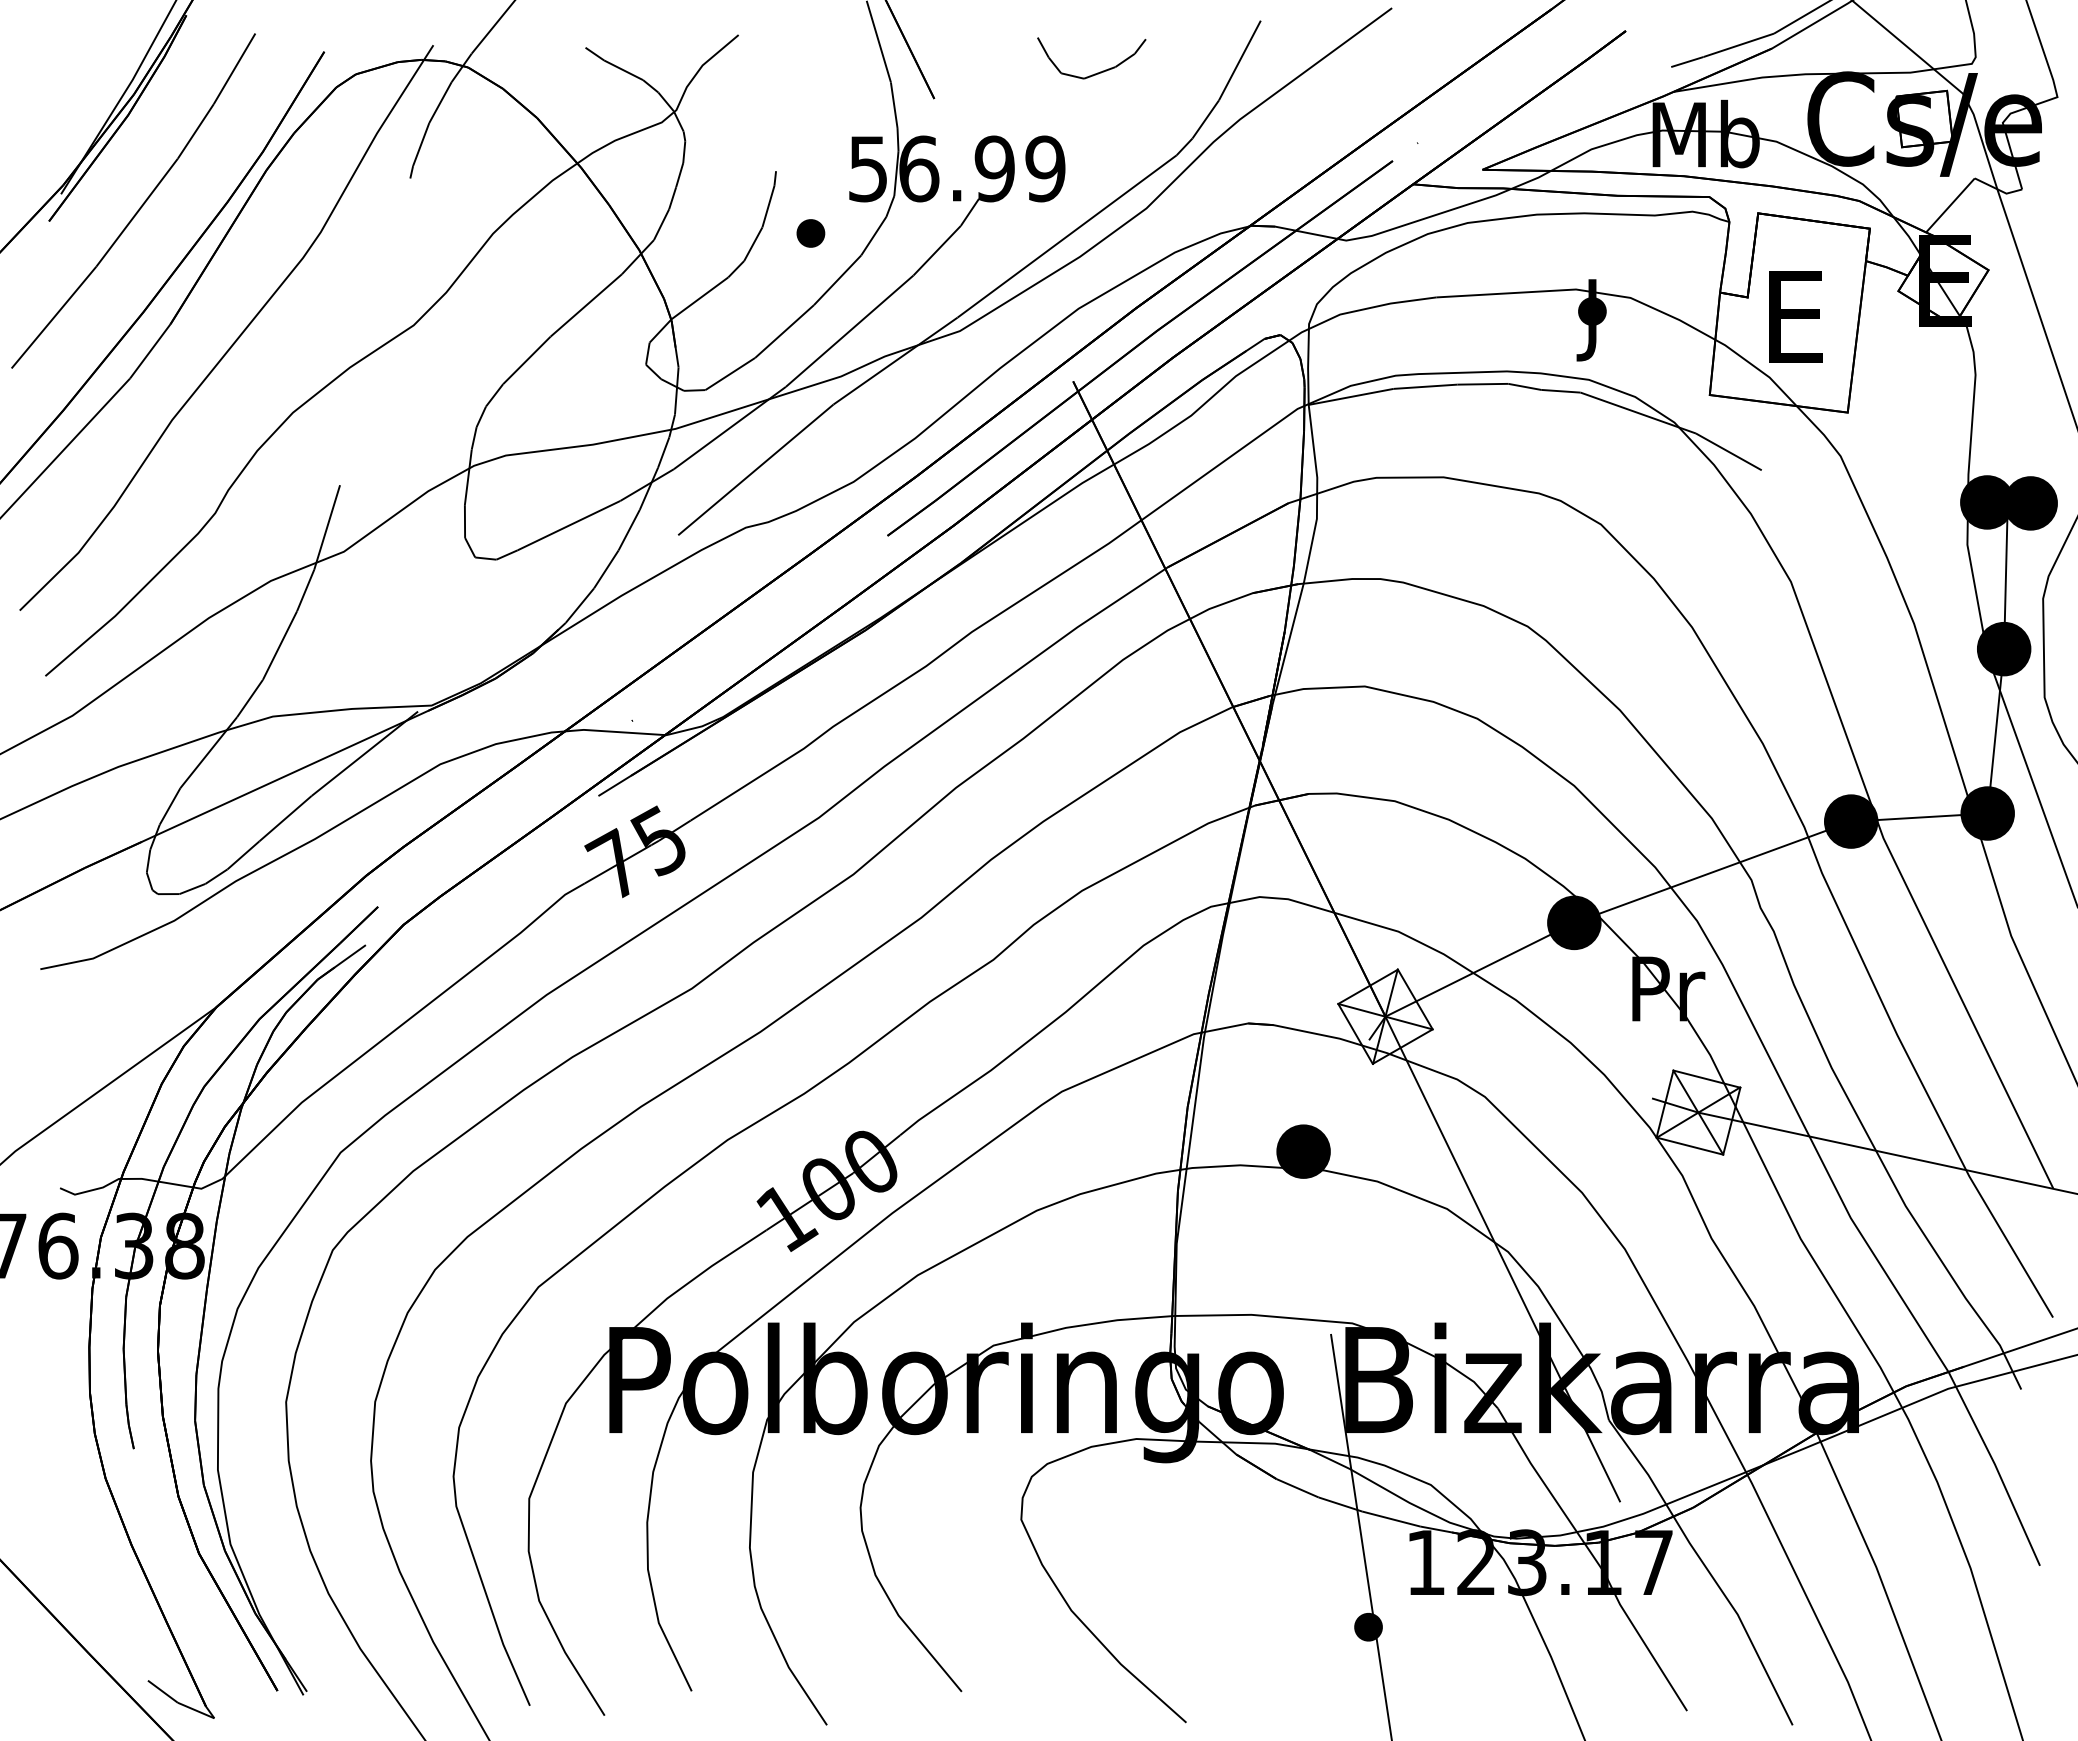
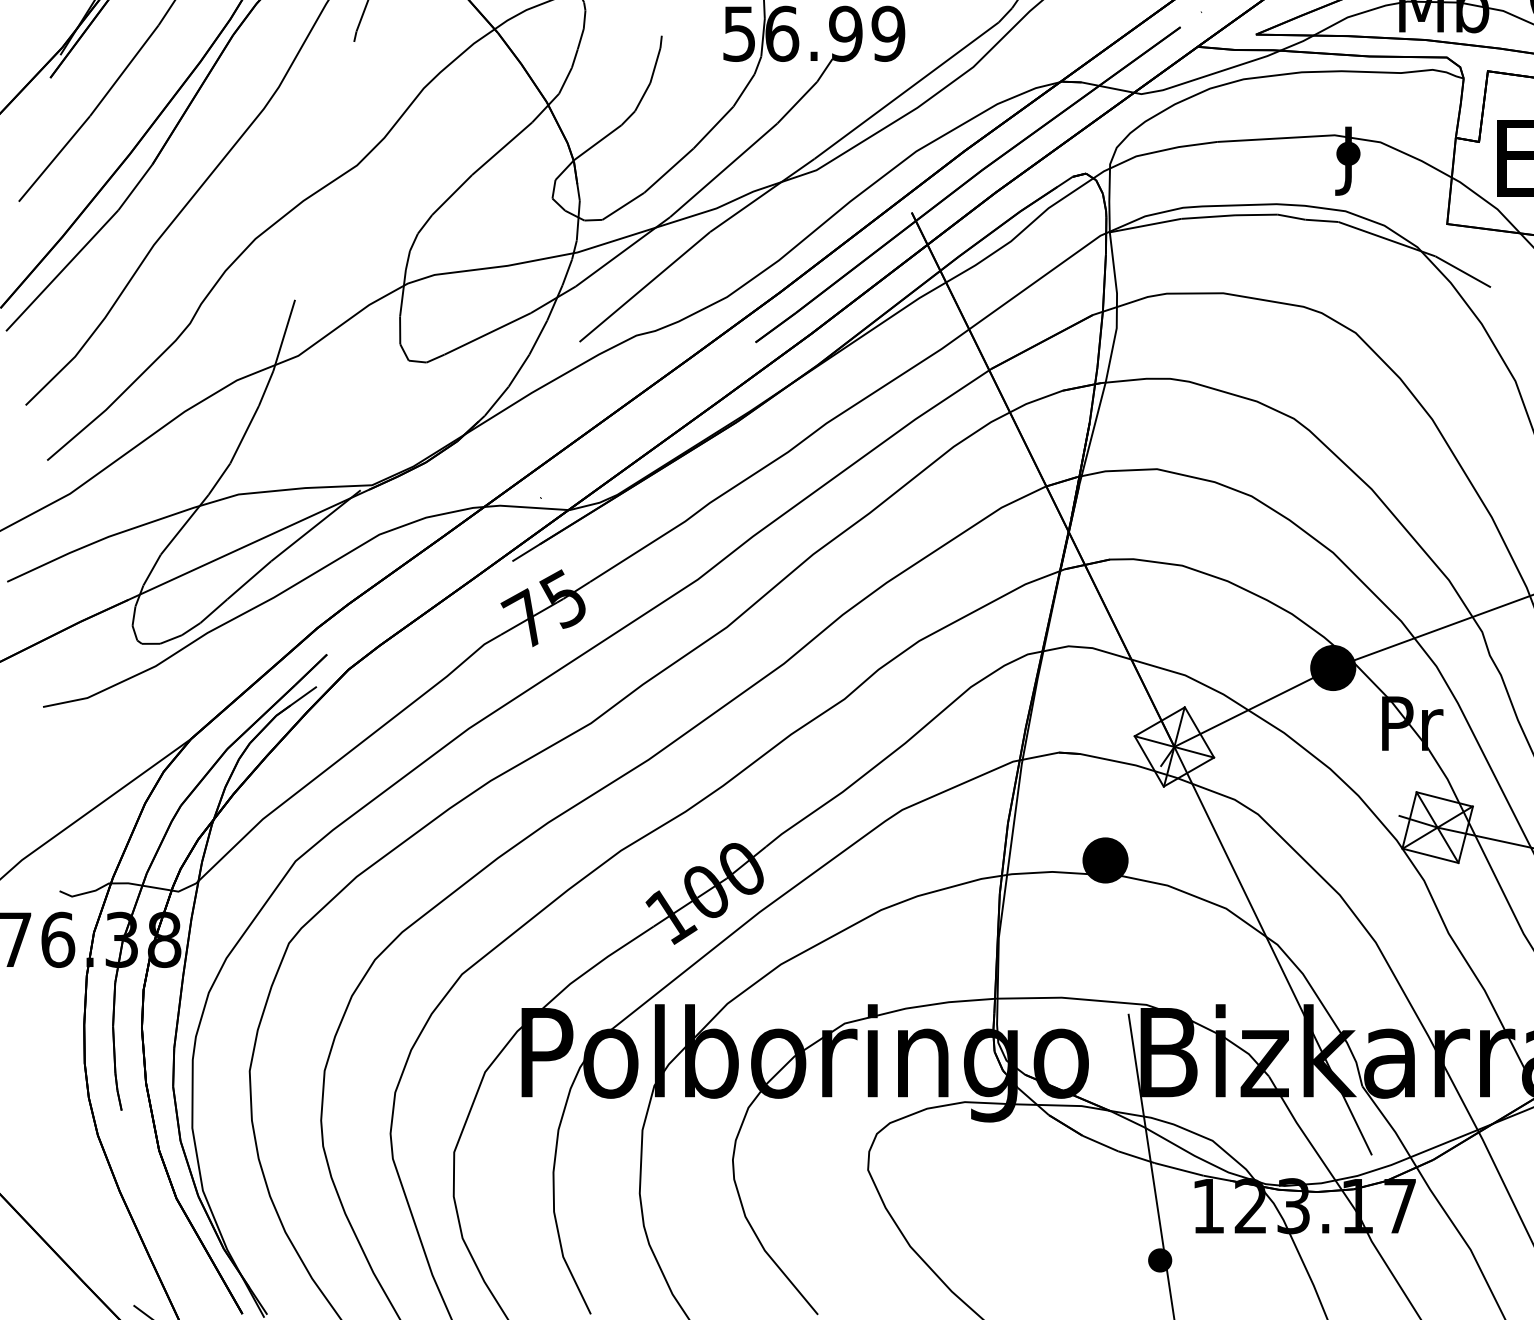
part: (810, 233) -> (690, 88), removed

